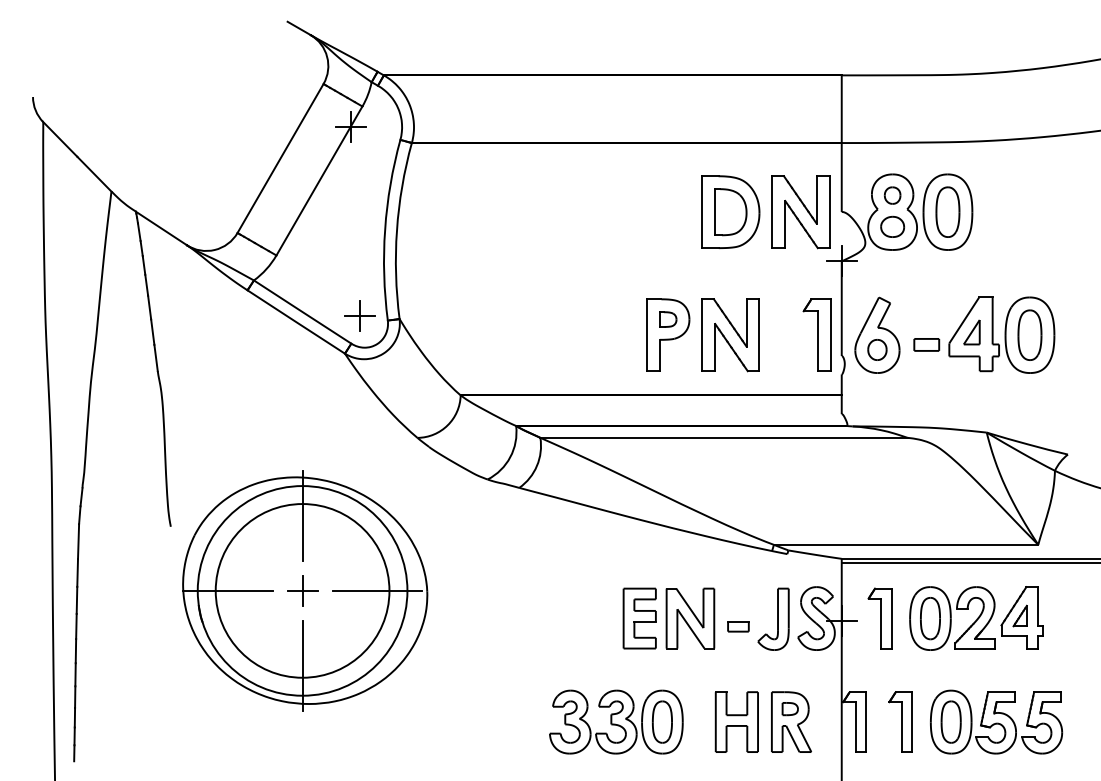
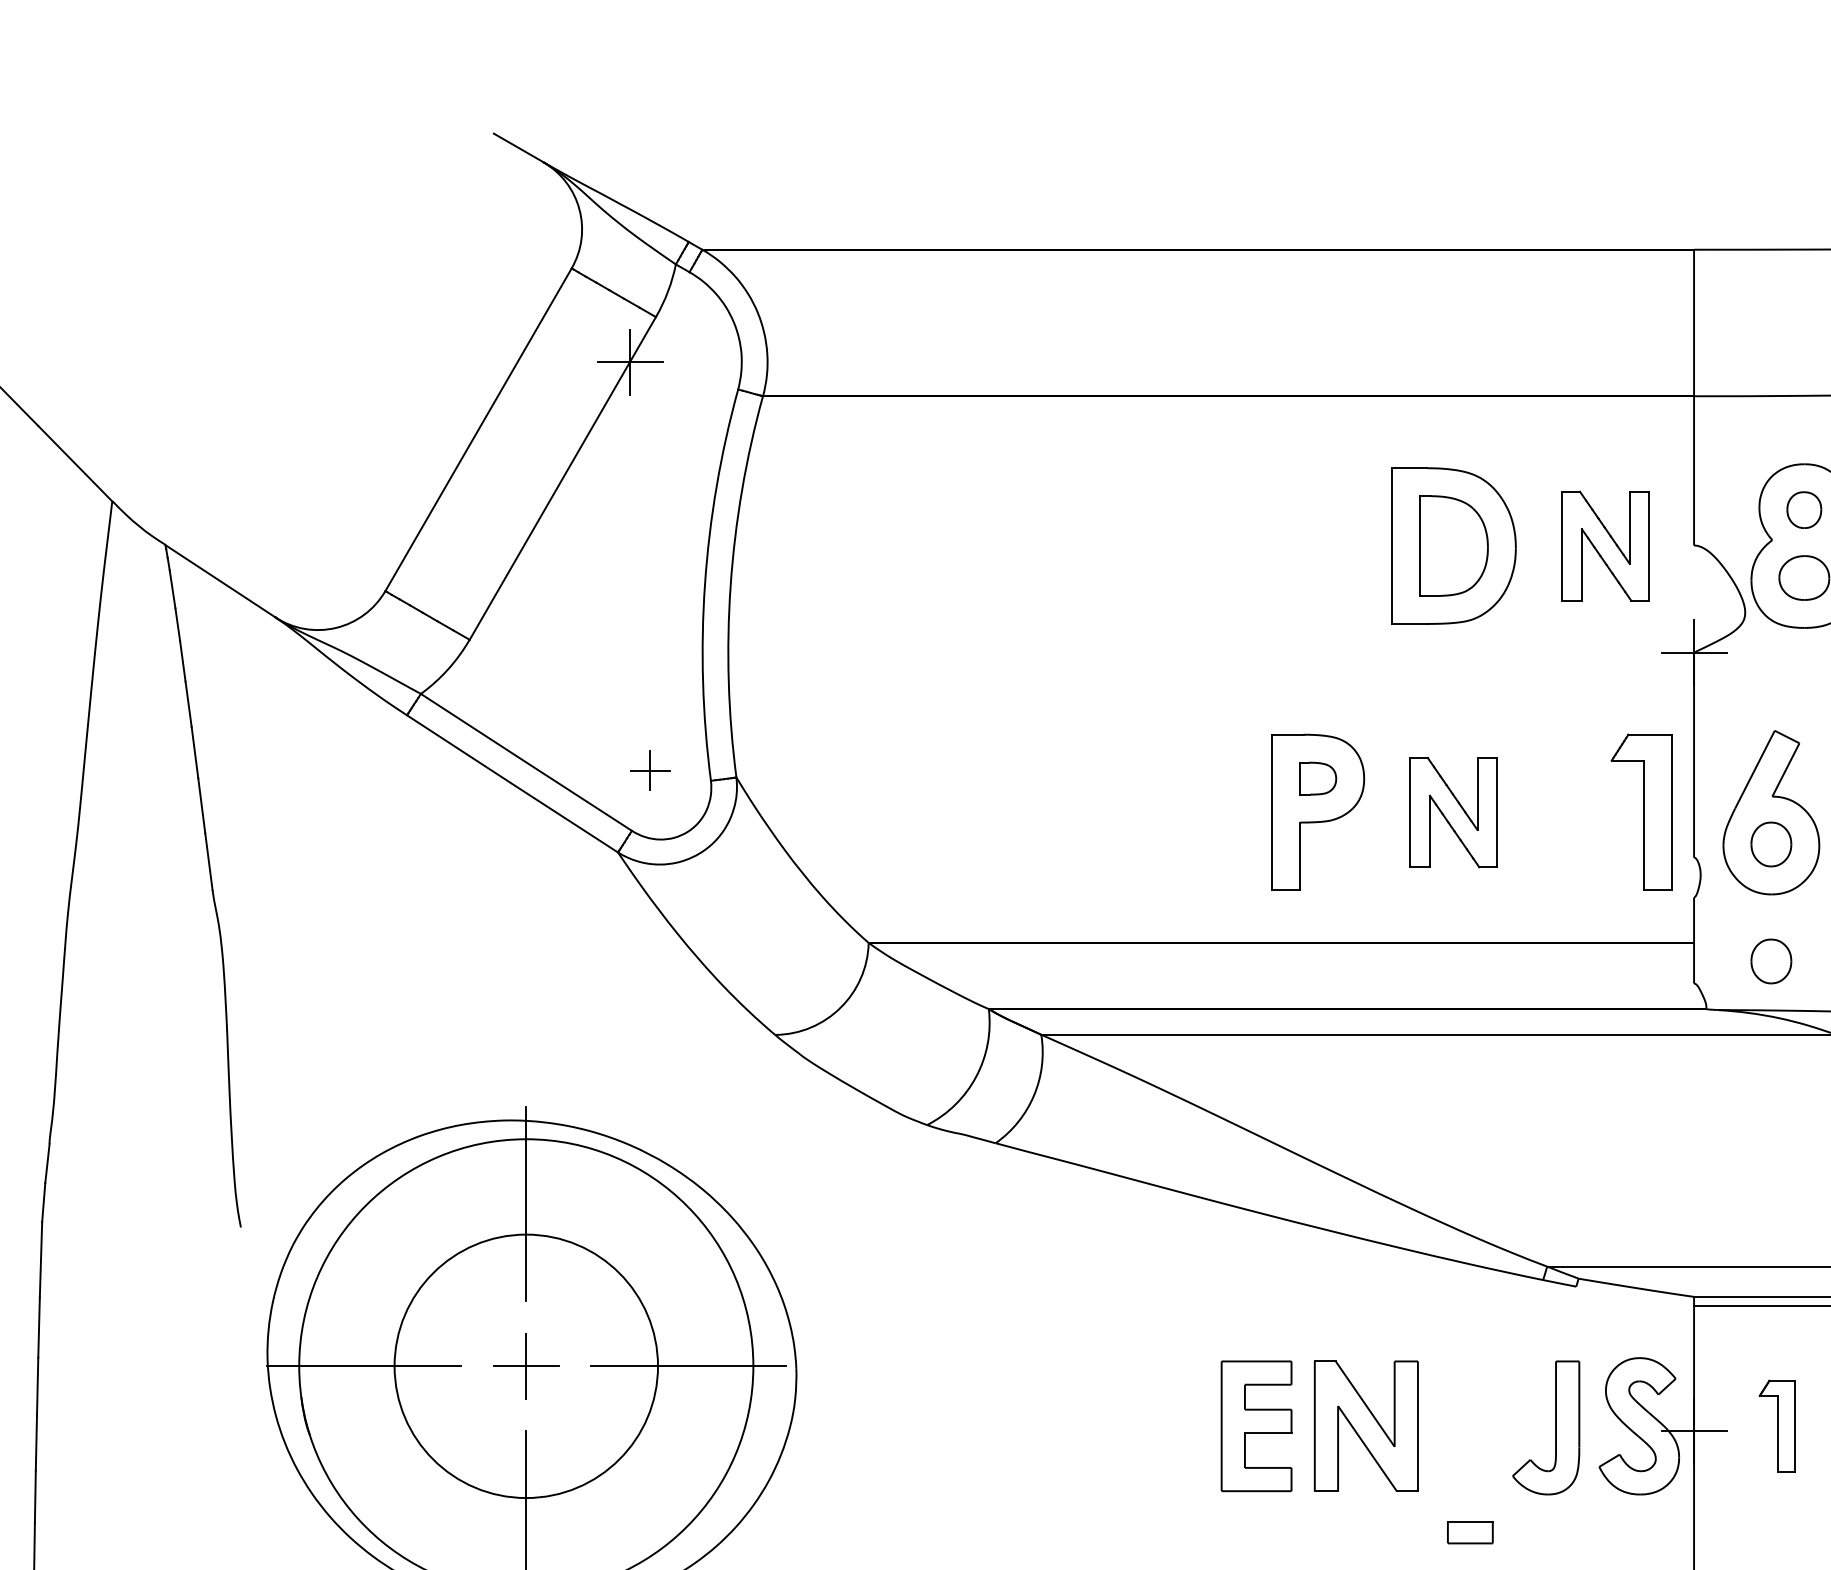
part: (800, 212) -> (1604, 546), size x0.7
part: (359, 315) -> (649, 769), size x0.6
part: (730, 335) -> (1453, 813), size x0.7
part: (877, 403) -> (1771, 960), added
circle: (302, 590) -> (526, 1365), size x0.7
part: (879, 618) -> (1775, 1426), size x0.7
part: (738, 626) -> (1470, 1532), moved

